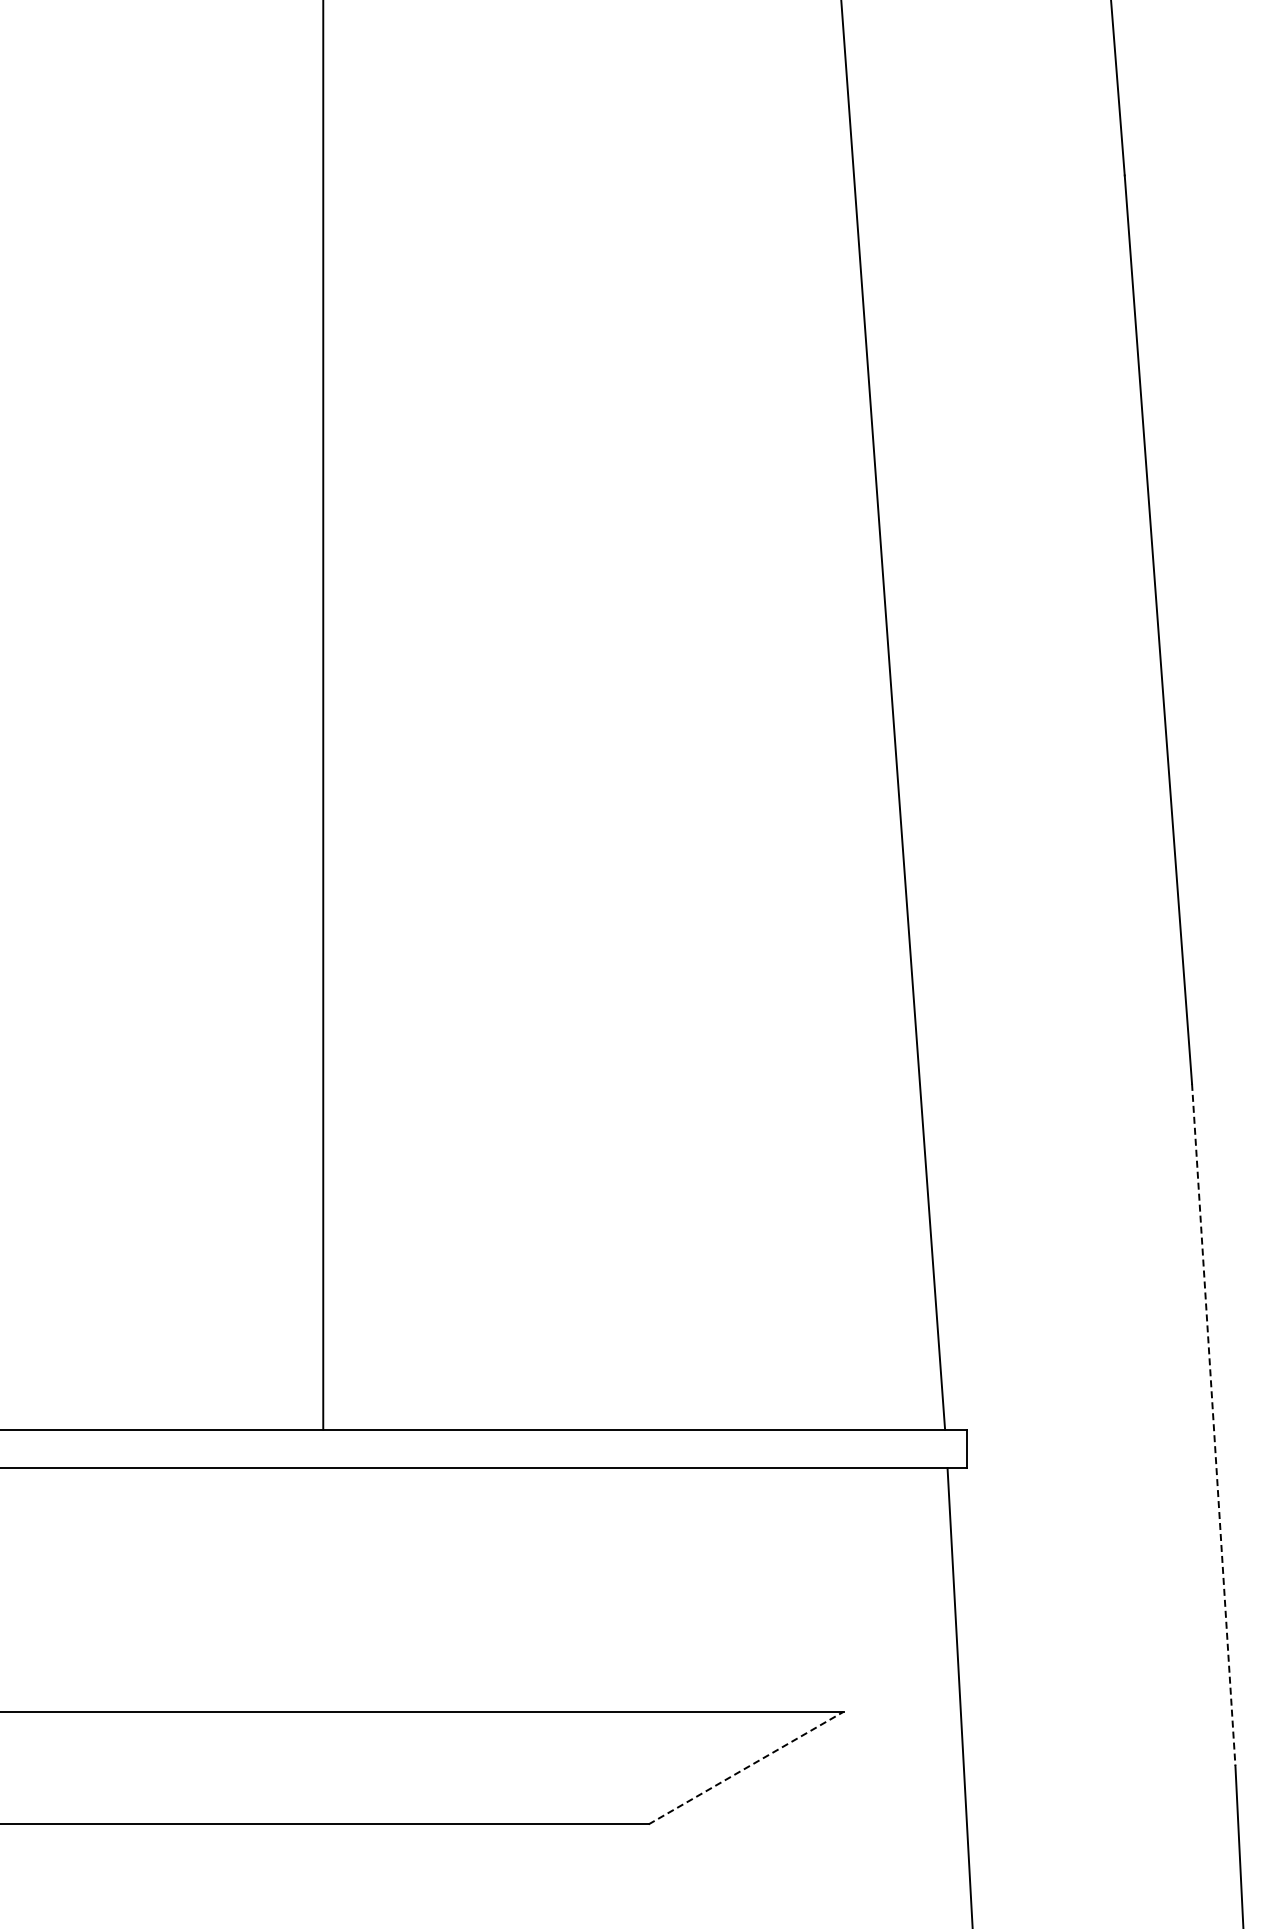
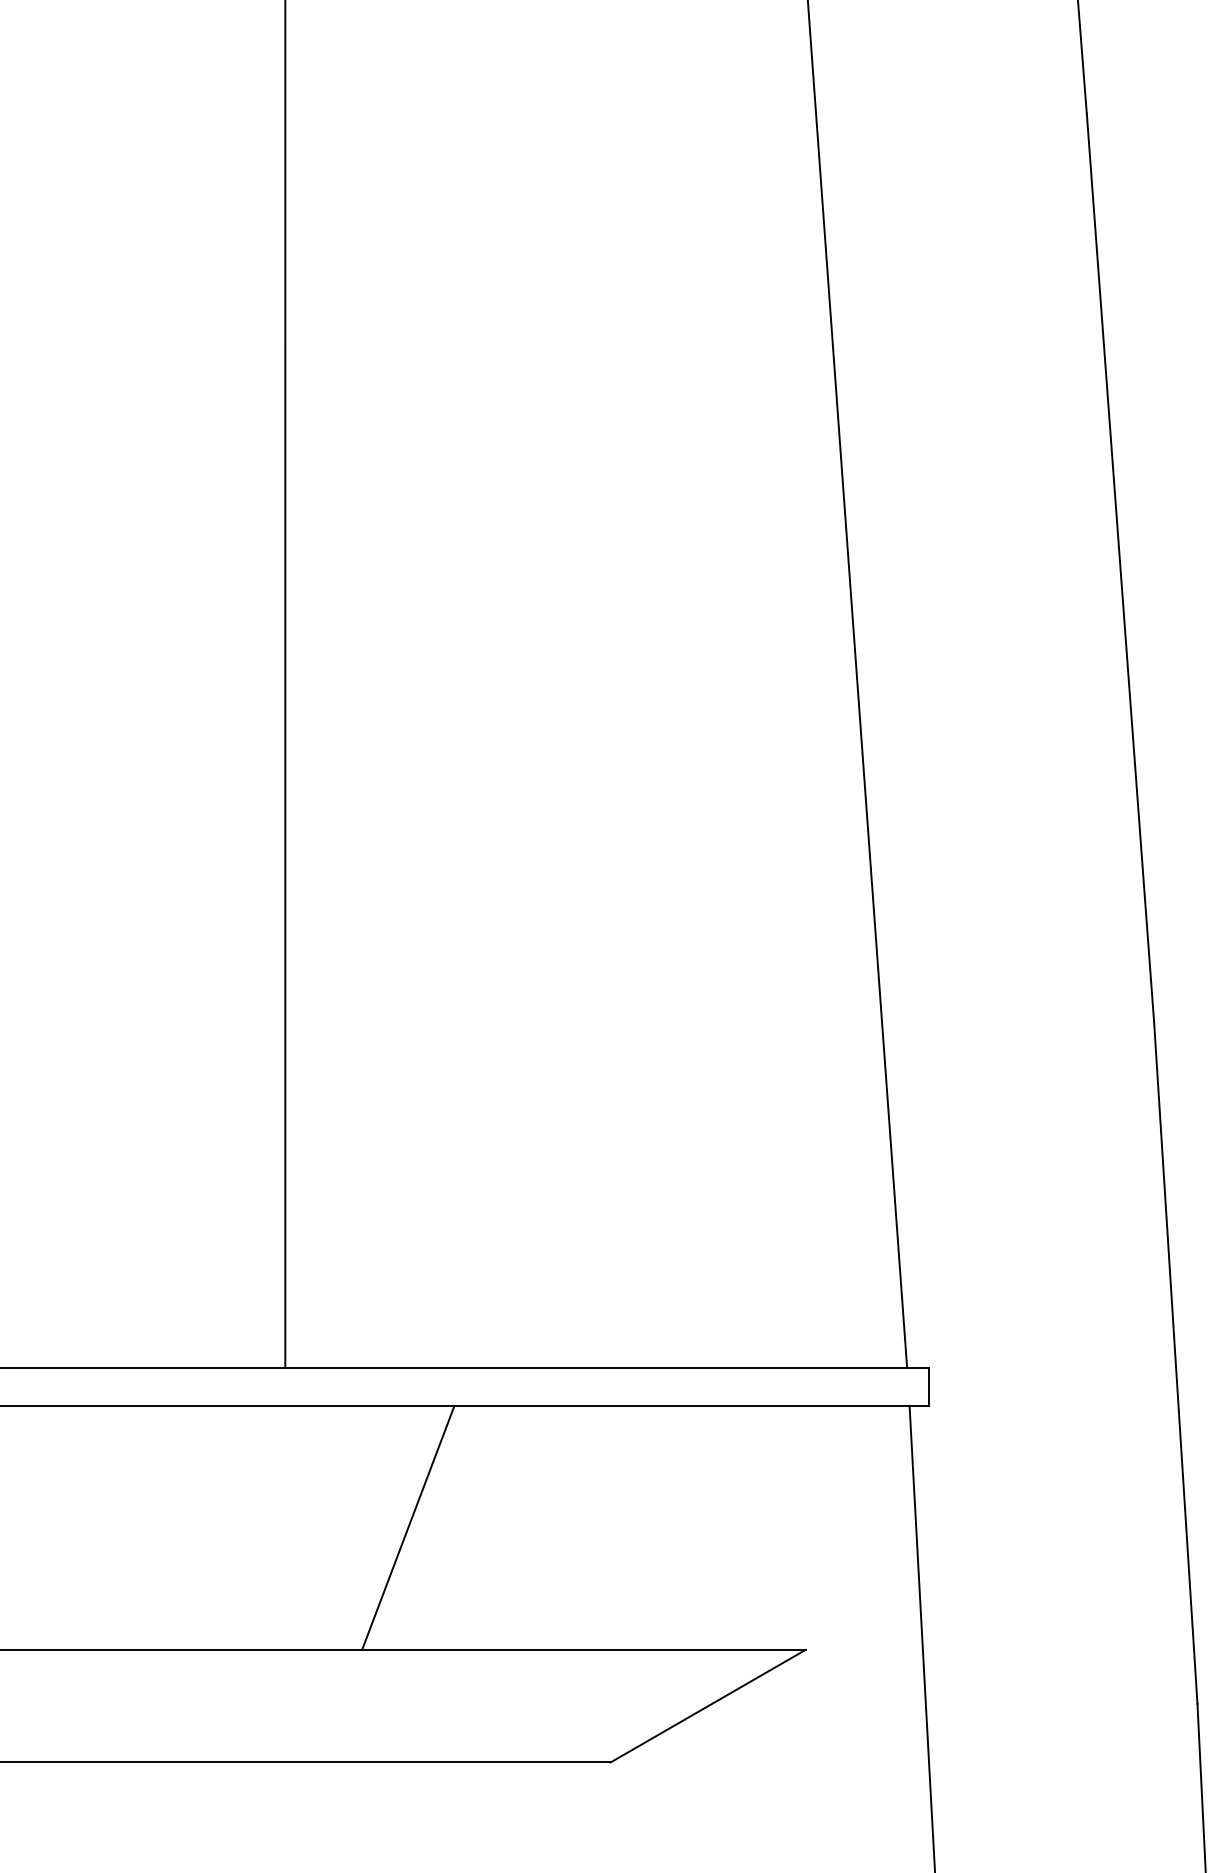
line: (1213, 1424) -> (1175, 1362), dashed -> solid
line: (446, 1589) -> (408, 1527), added
line: (746, 1768) -> (708, 1706), dashed -> solid

